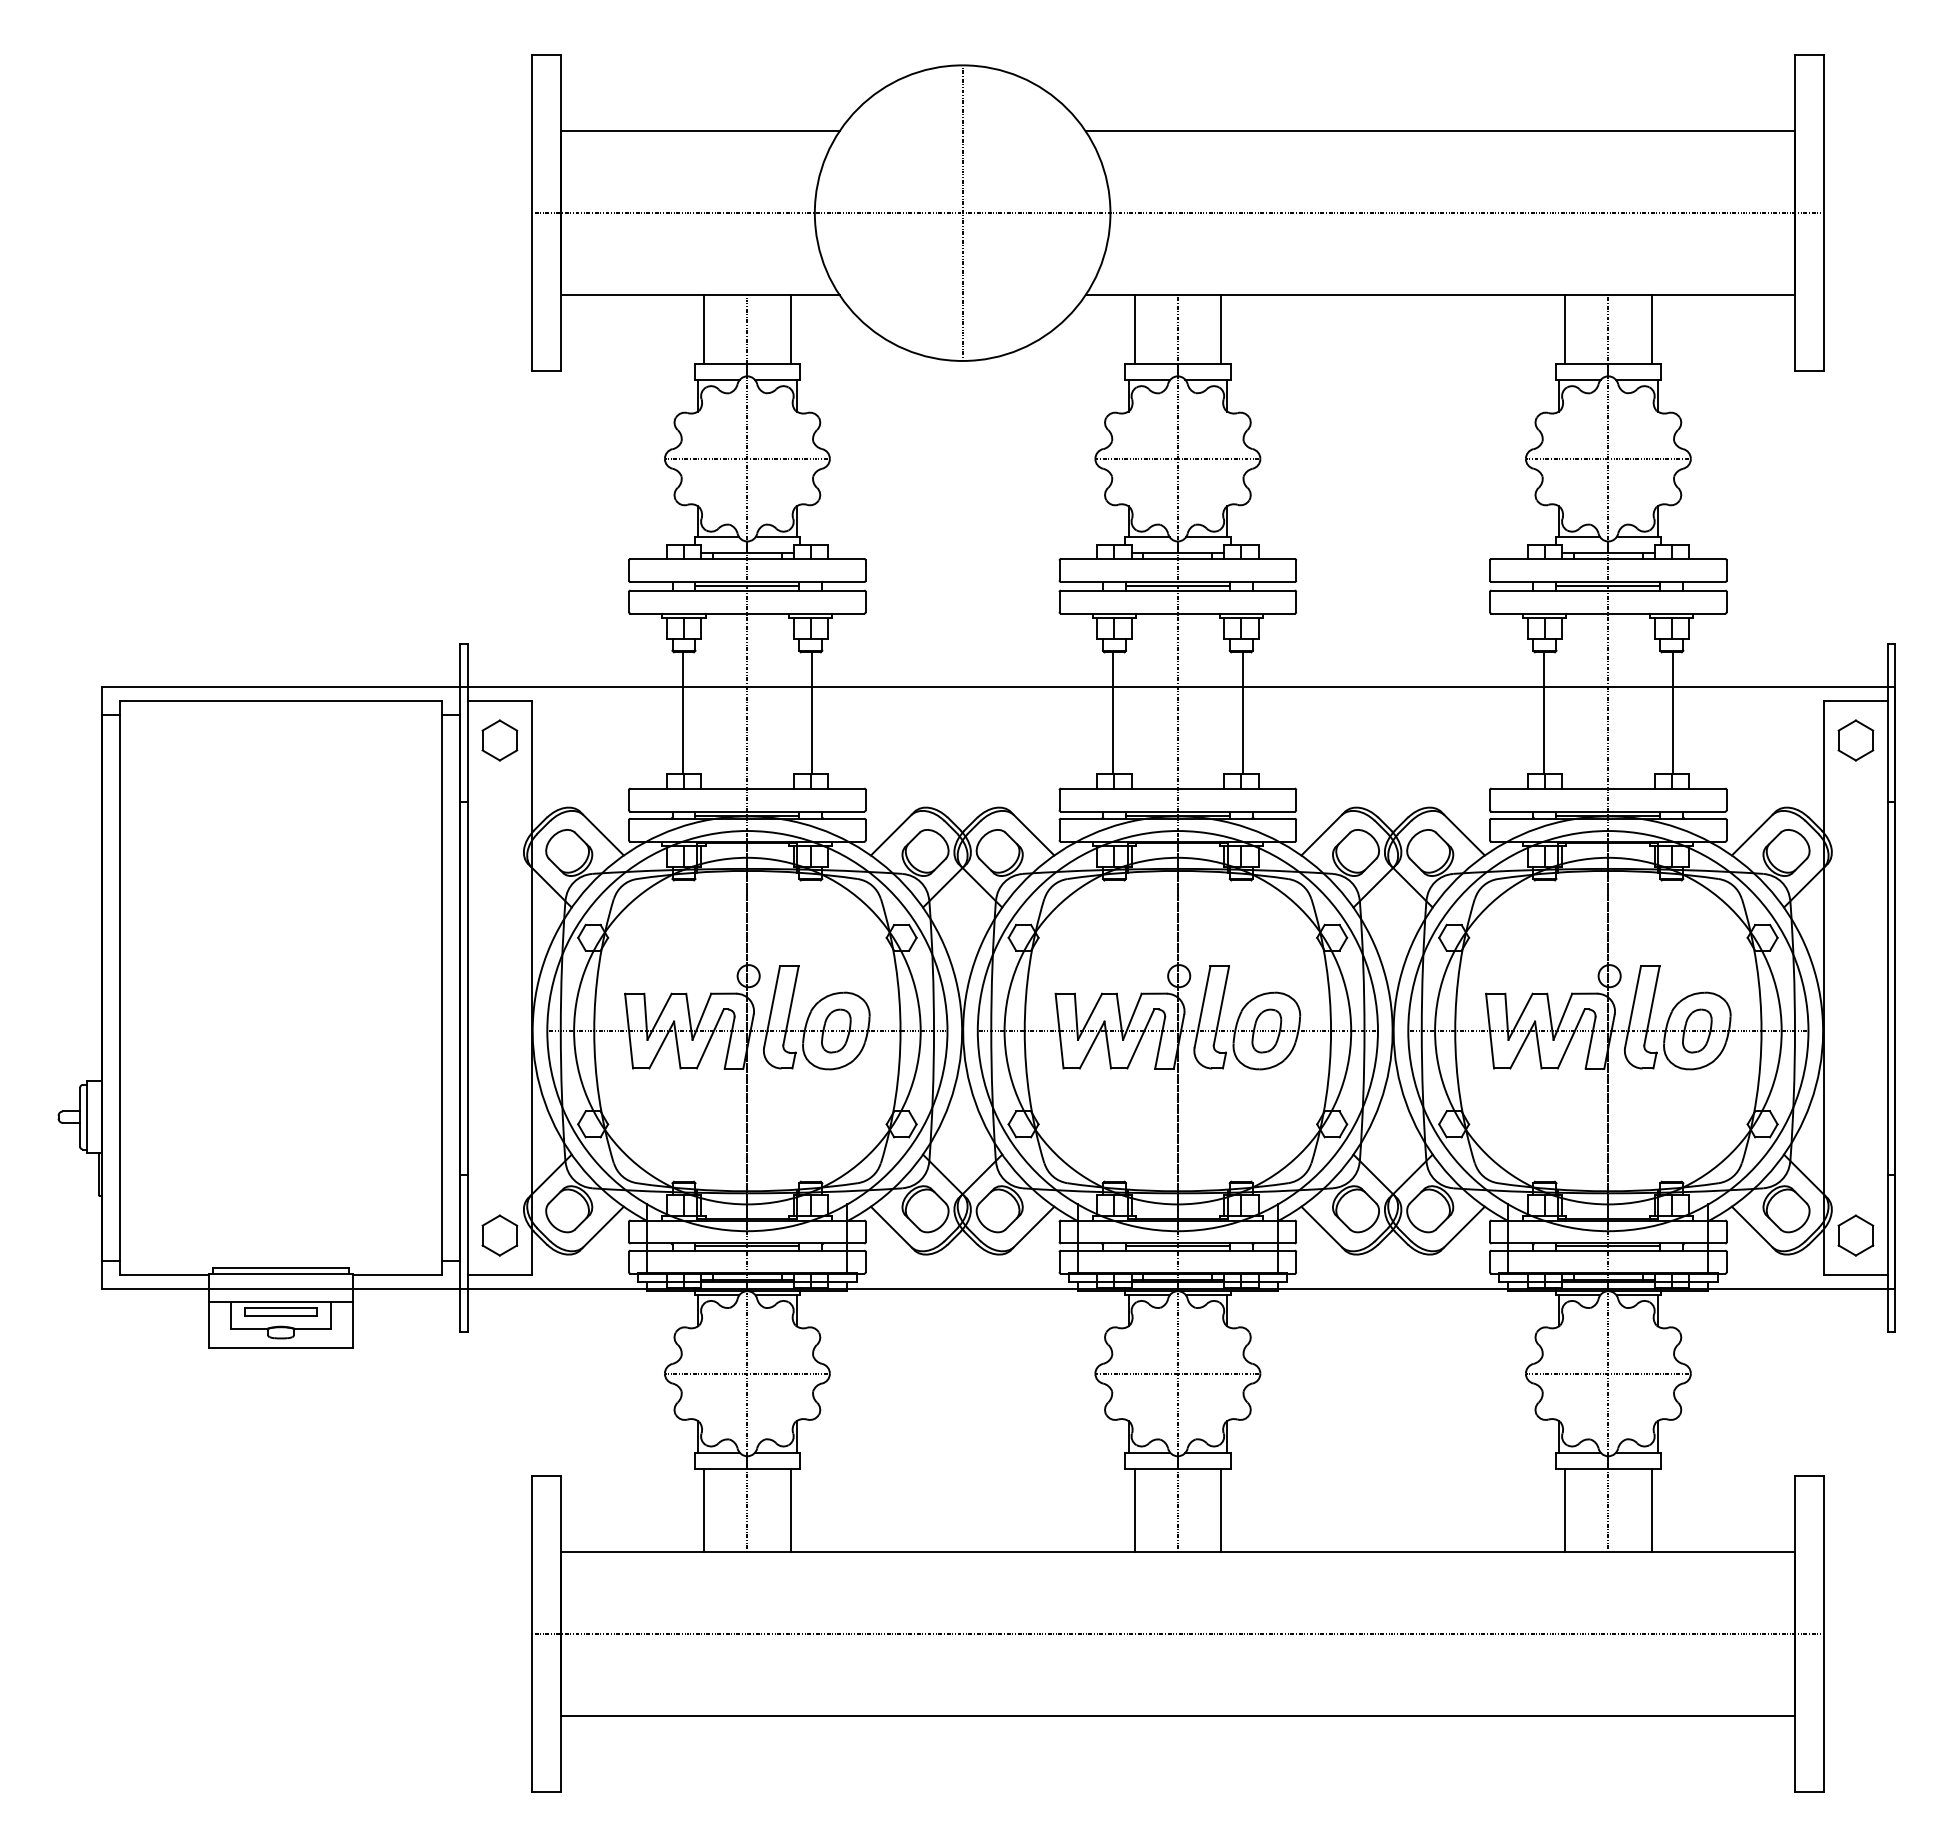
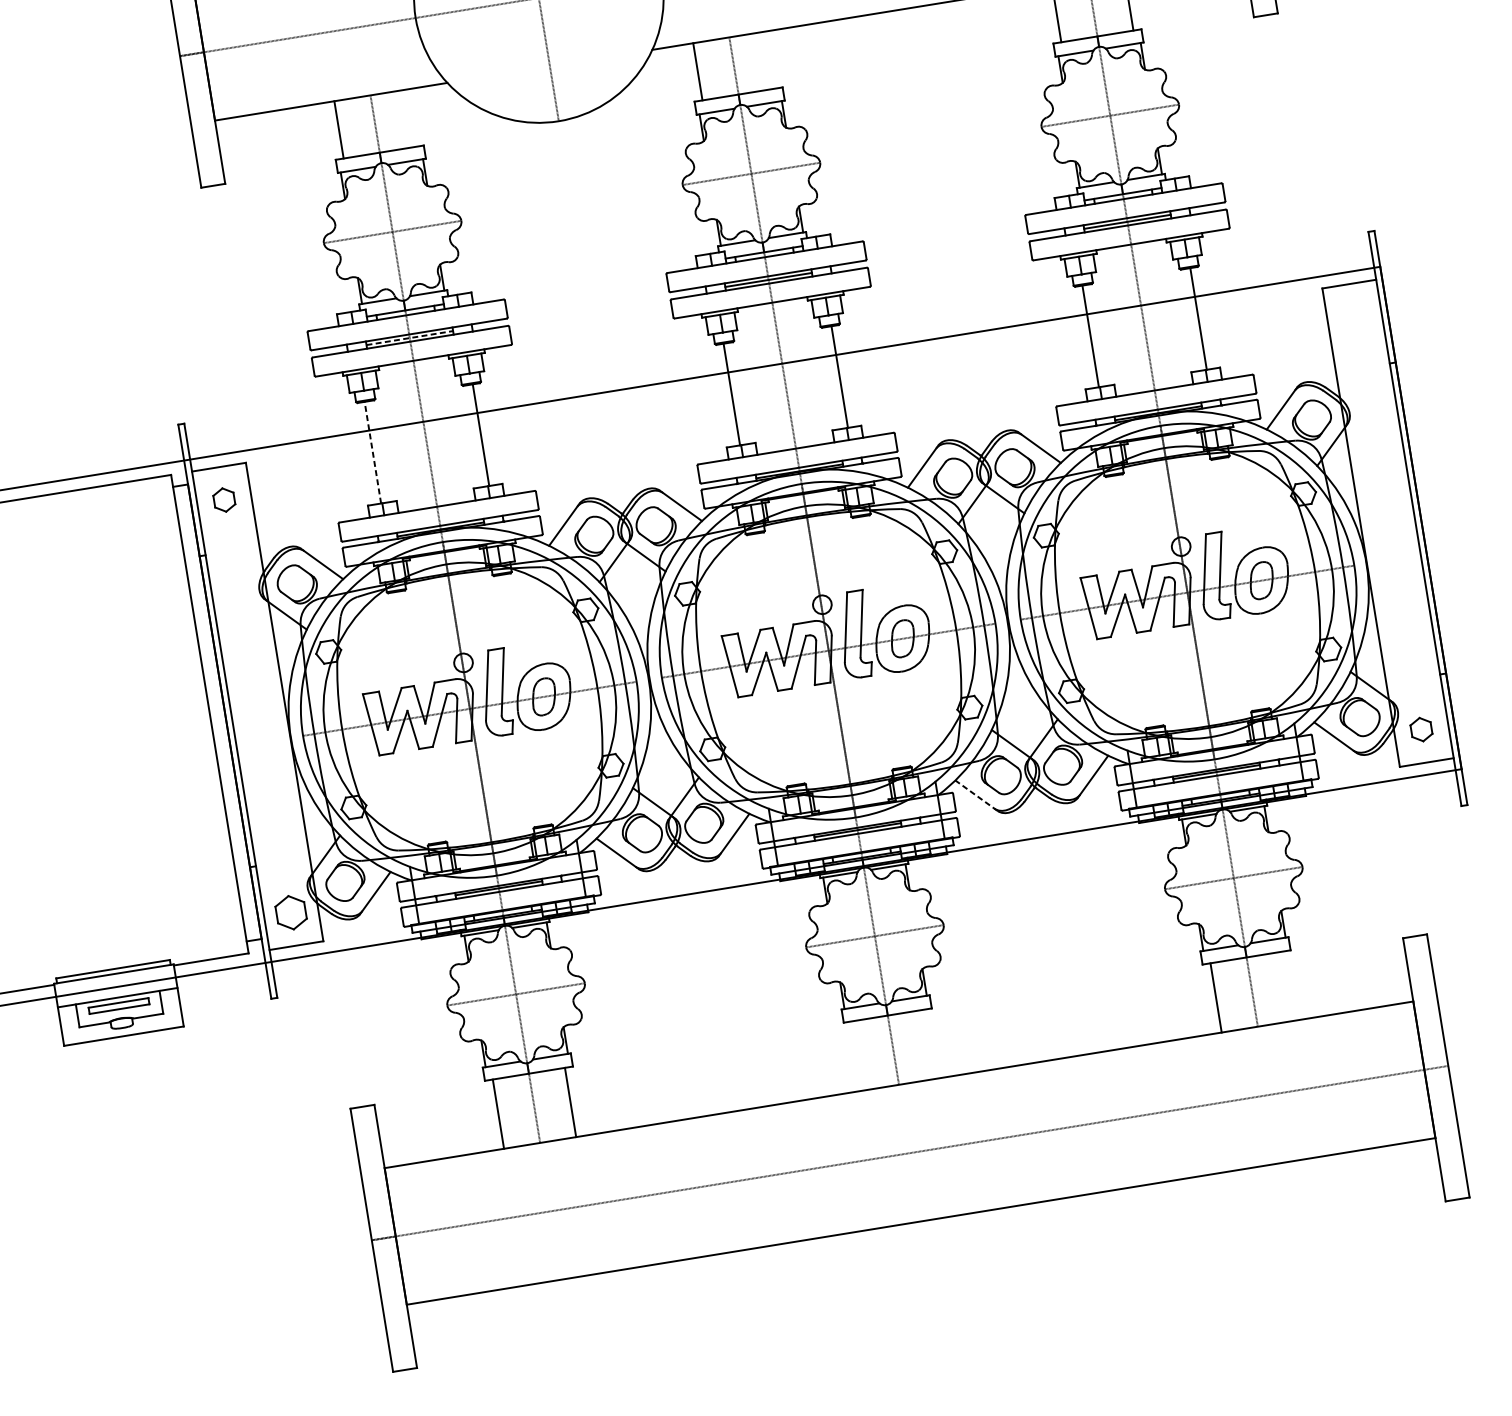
line: (790, 329) -> (411, 118), removed
line: (1221, 329) -> (770, 60), removed
line: (747, 586) -> (409, 338), solid -> dashed
line: (682, 713) -> (372, 452), solid -> dashed
part: (499, 740) -> (224, 500), size x0.7
part: (1855, 740) -> (1354, 317), removed
line: (1323, 1228) -> (976, 795), solid -> dashed
part: (1855, 1235) -> (1421, 729), size x0.7
line: (1134, 1509) -> (857, 1055), removed
line: (1221, 1509) -> (929, 1043), removed
line: (1651, 1509) -> (1288, 985), removed

